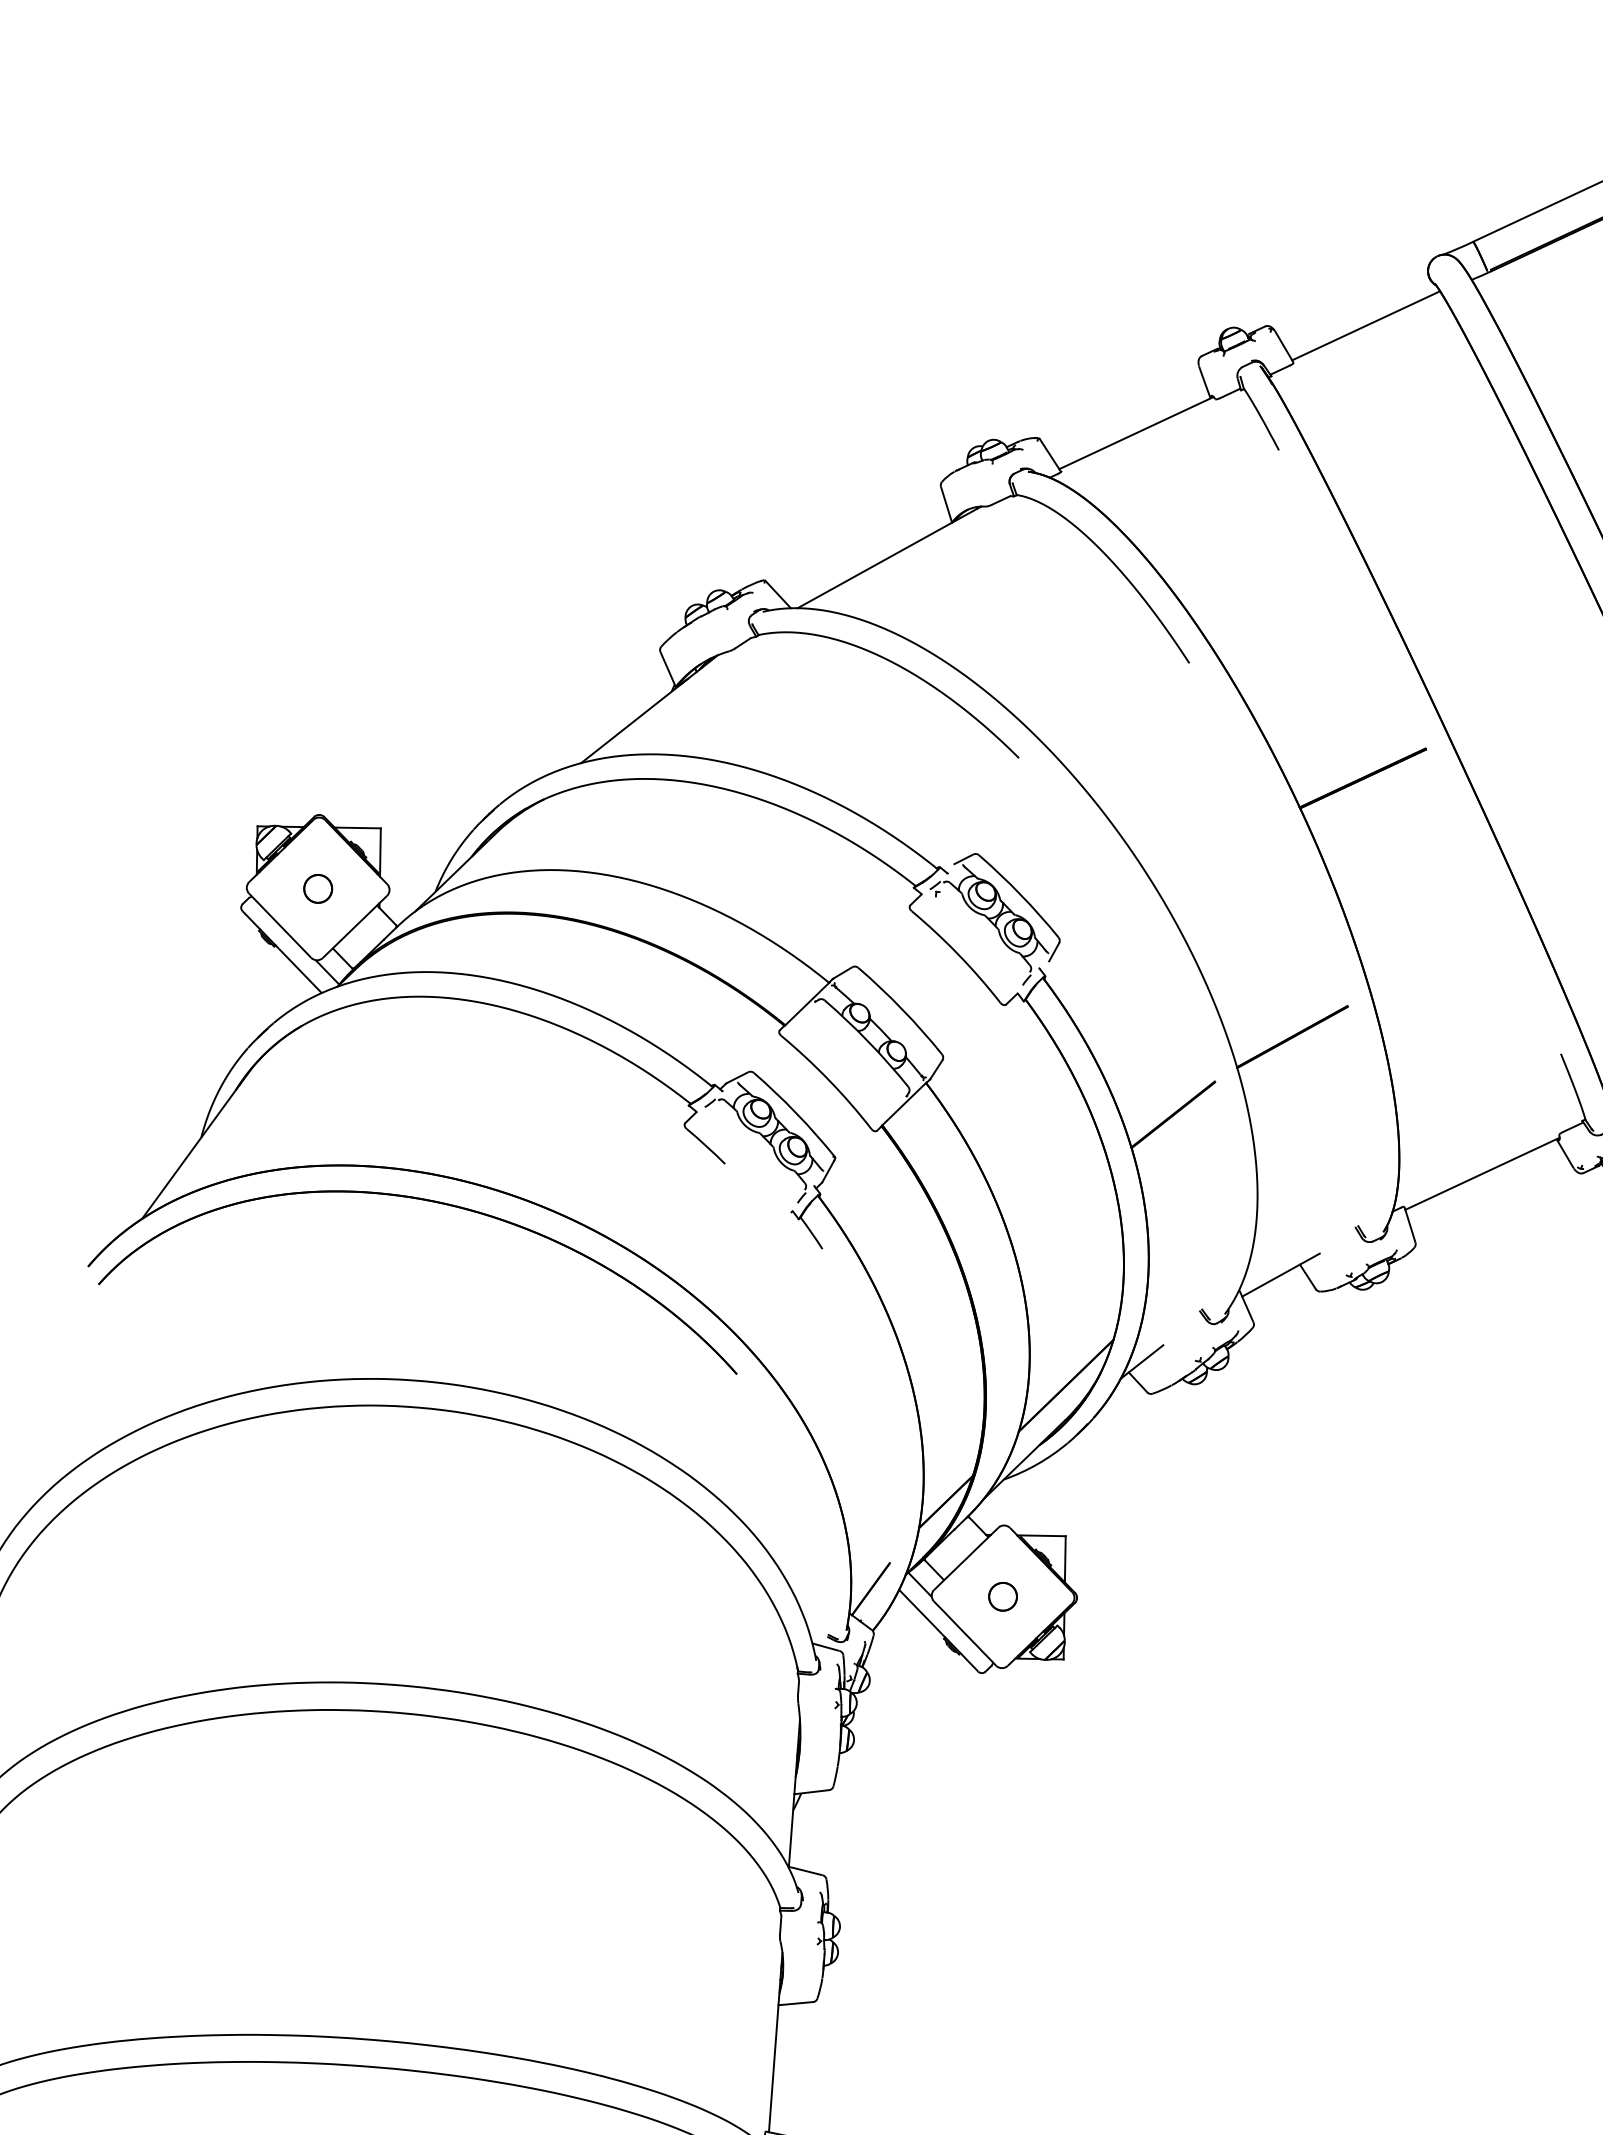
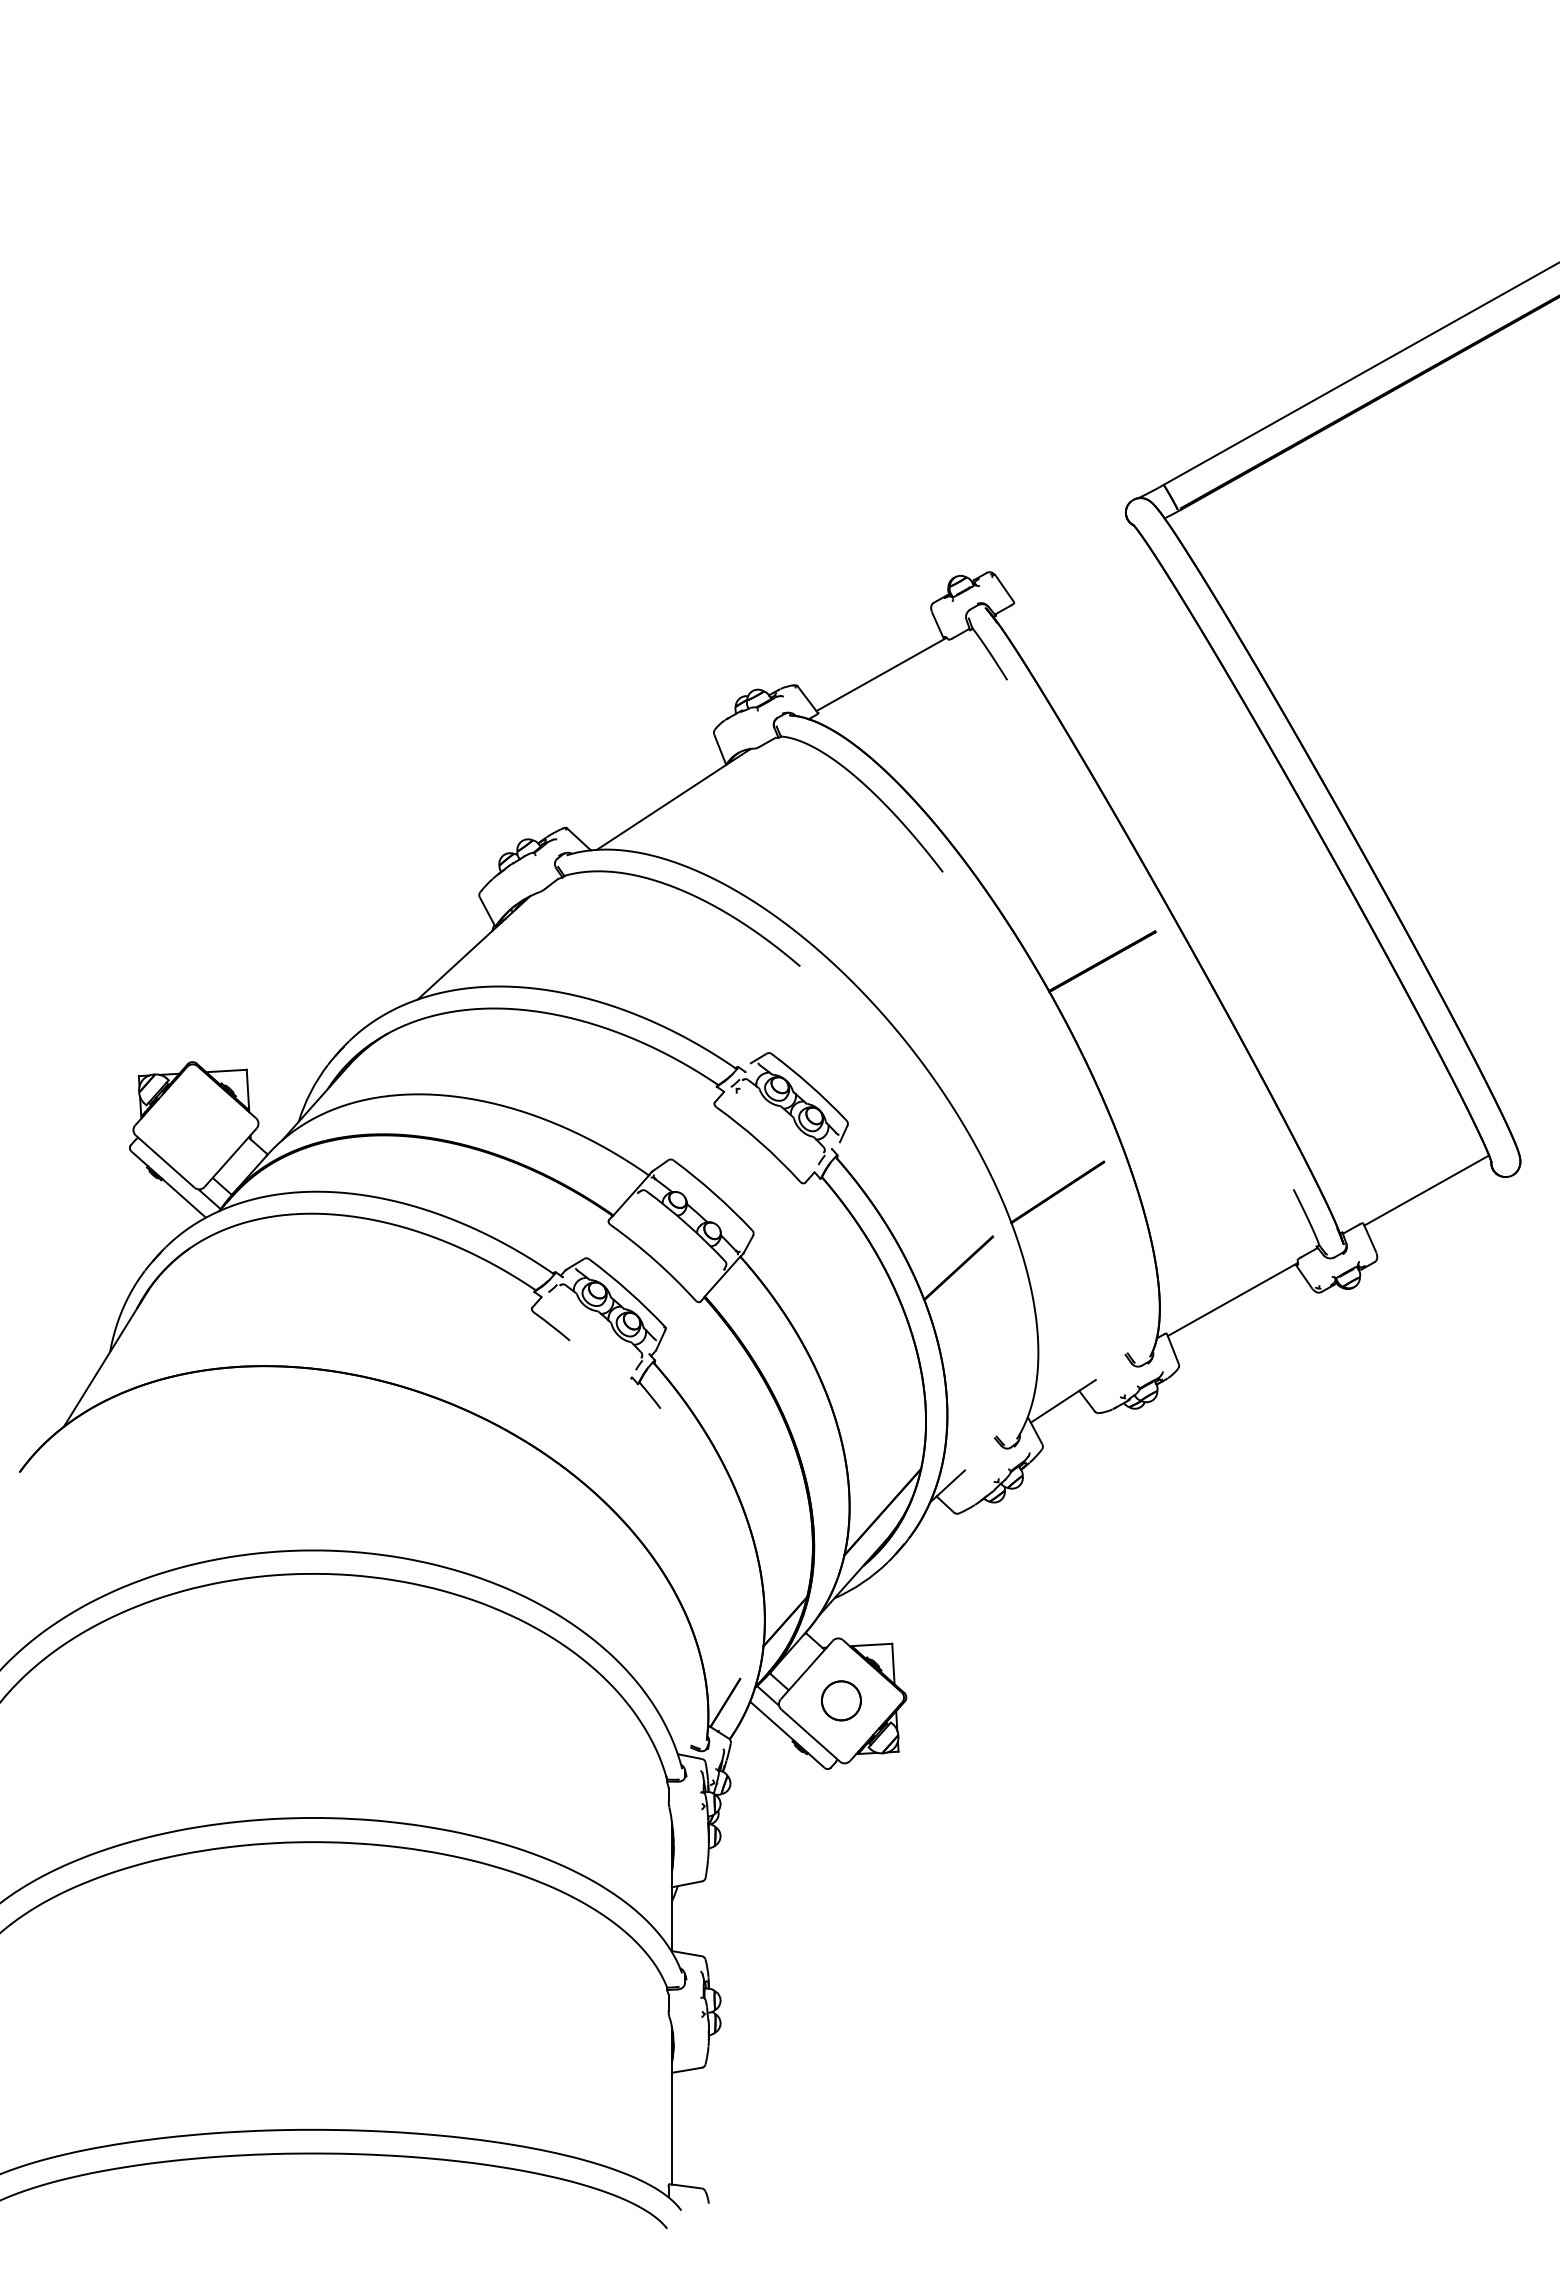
line: (1366, 325) -> (1075, 565), removed
part: (317, 888) -> (195, 1126), removed
part: (438, 1203) -> (321, 1394), removed
part: (1003, 1596) -> (841, 1700), size x1.6

